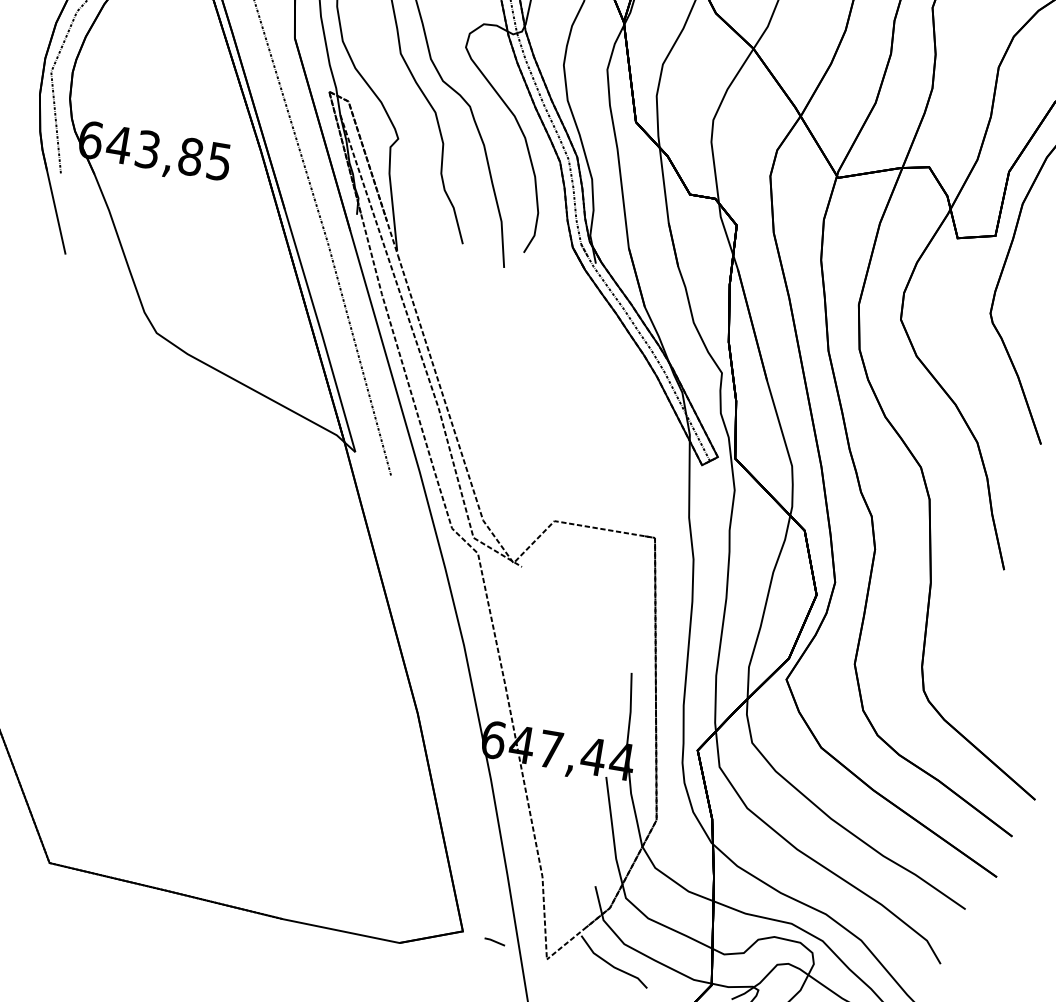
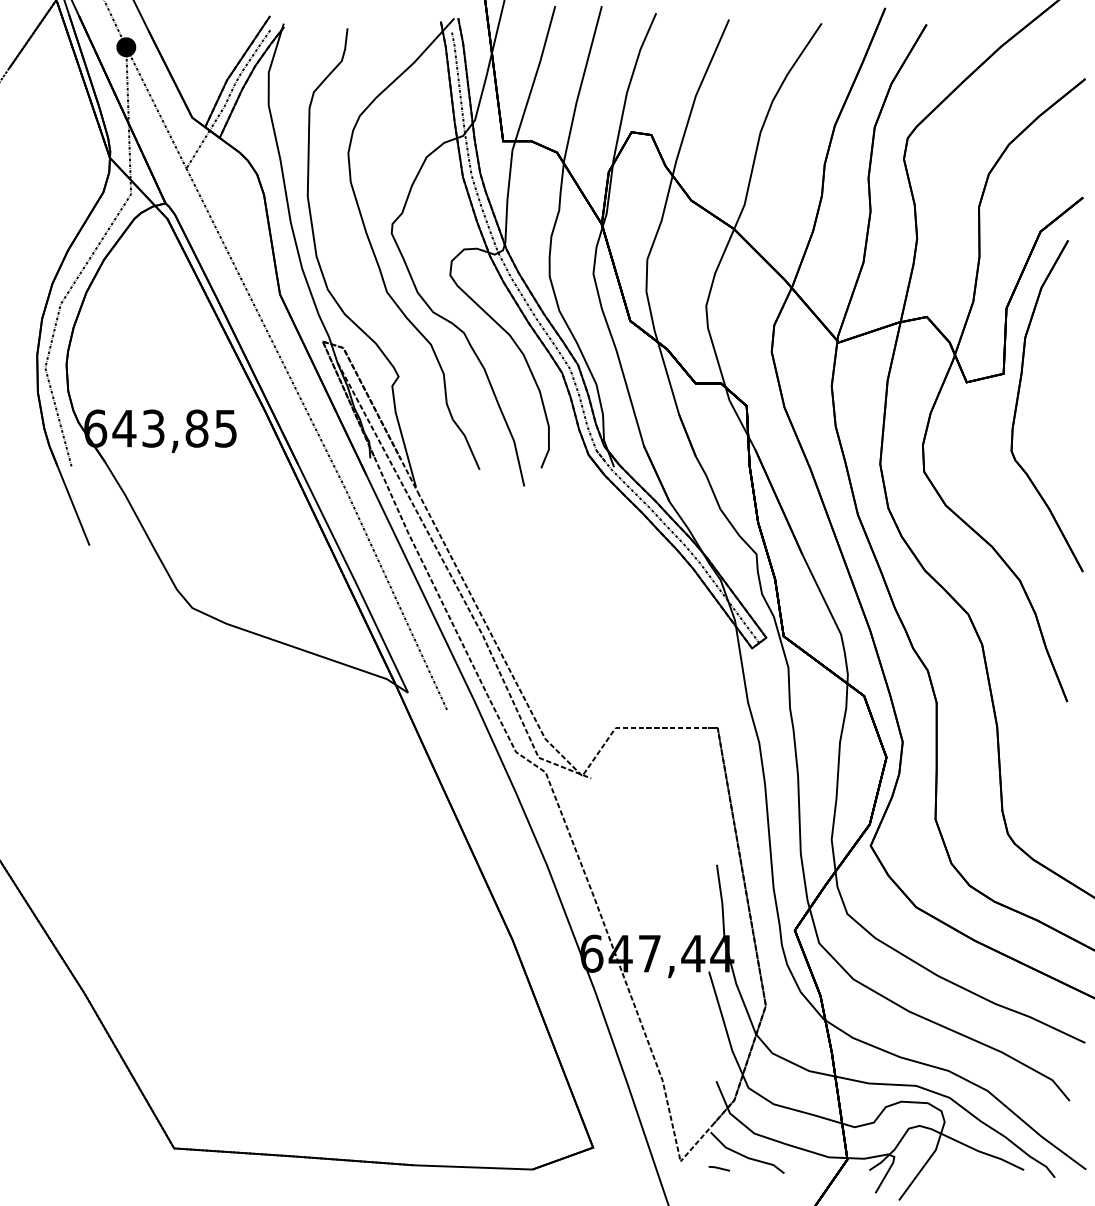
line: (494, 941) -> (719, 1168), moved

